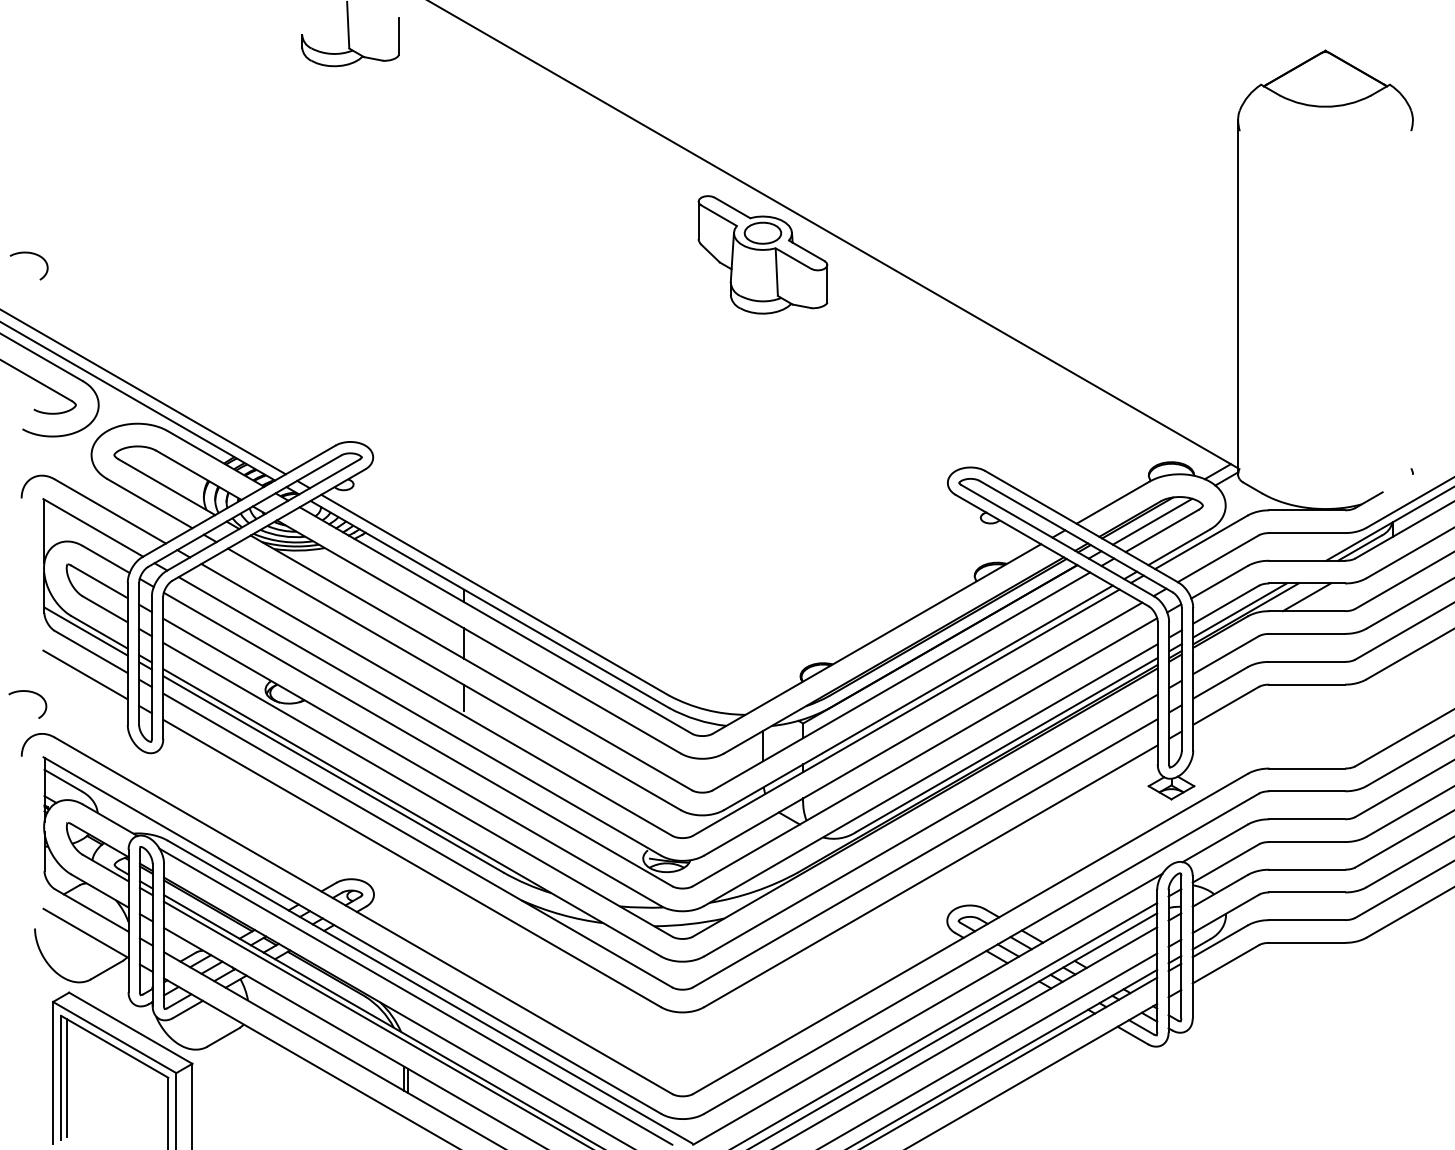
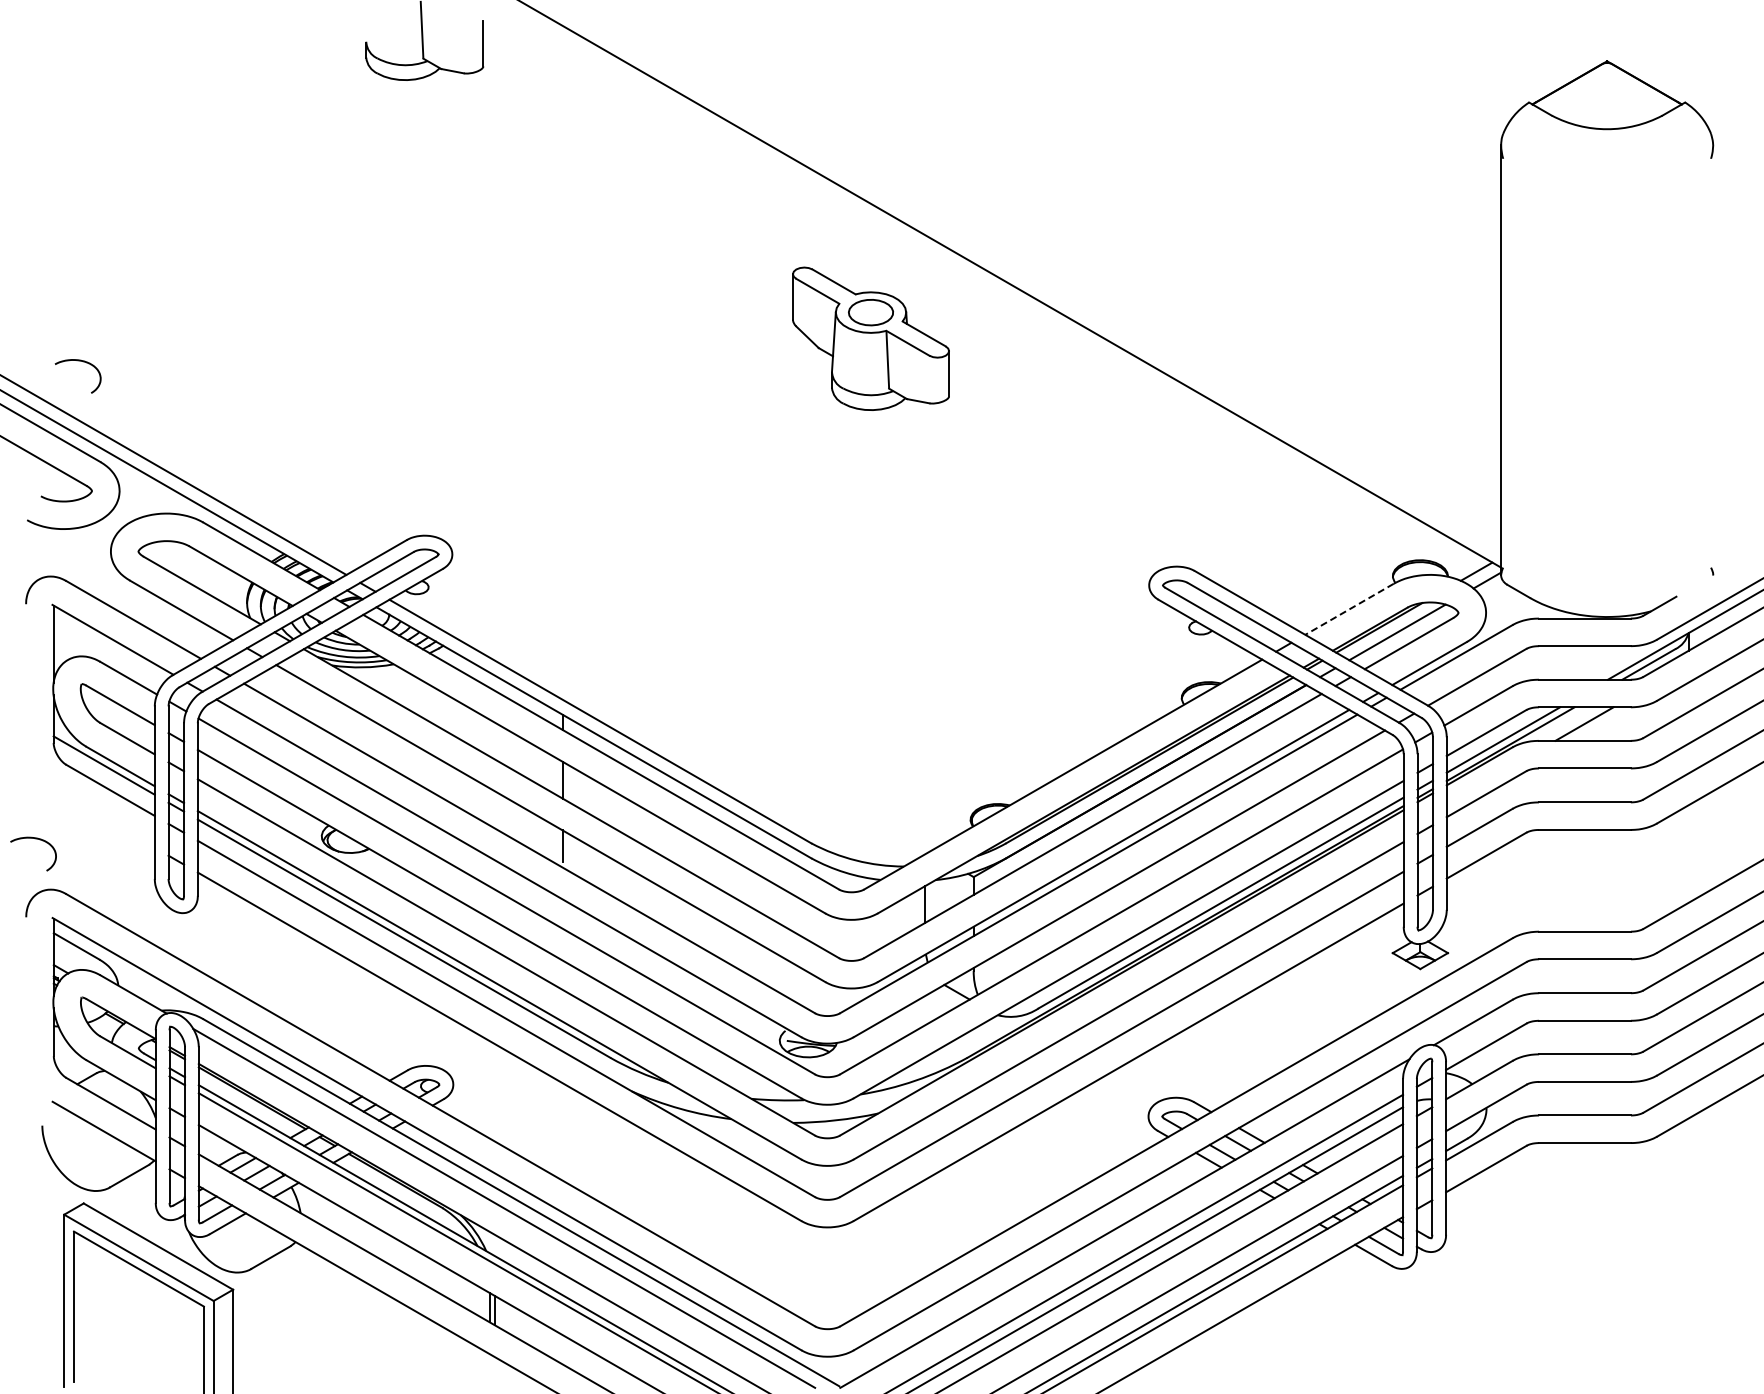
curve: (28, 253) -> (77, 361), moved
part: (762, 254) -> (870, 338), moved
line: (1113, 502) -> (1349, 609), solid -> dashed
line: (85, 674) -> (103, 817), removed
line: (66, 1077) -> (80, 1306), removed

